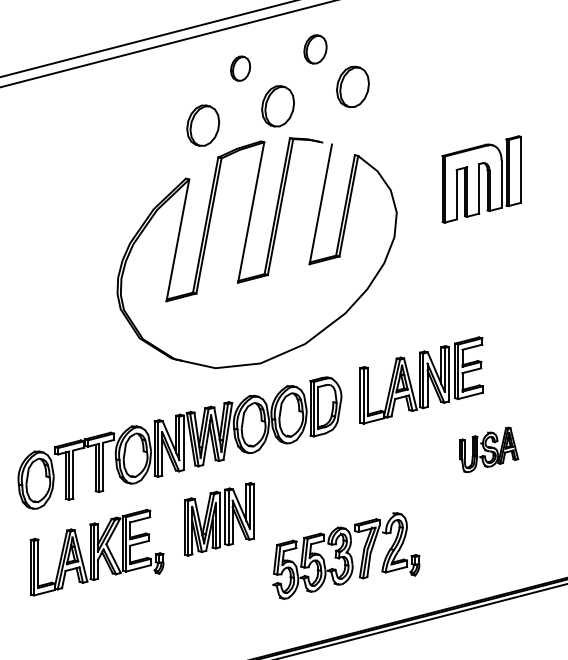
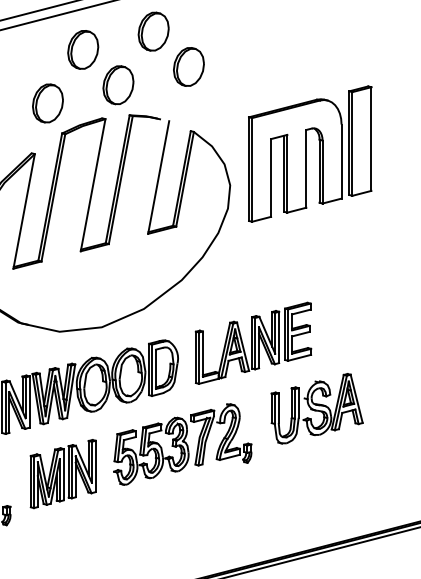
part: (315, 49) -> (153, 31), size x1.43
part: (240, 68) -> (83, 49), size x1.67
part: (481, 179) -> (309, 154), size x1.67
part: (488, 449) -> (316, 408), size x1.67
part: (346, 555) -> (182, 444), moved

